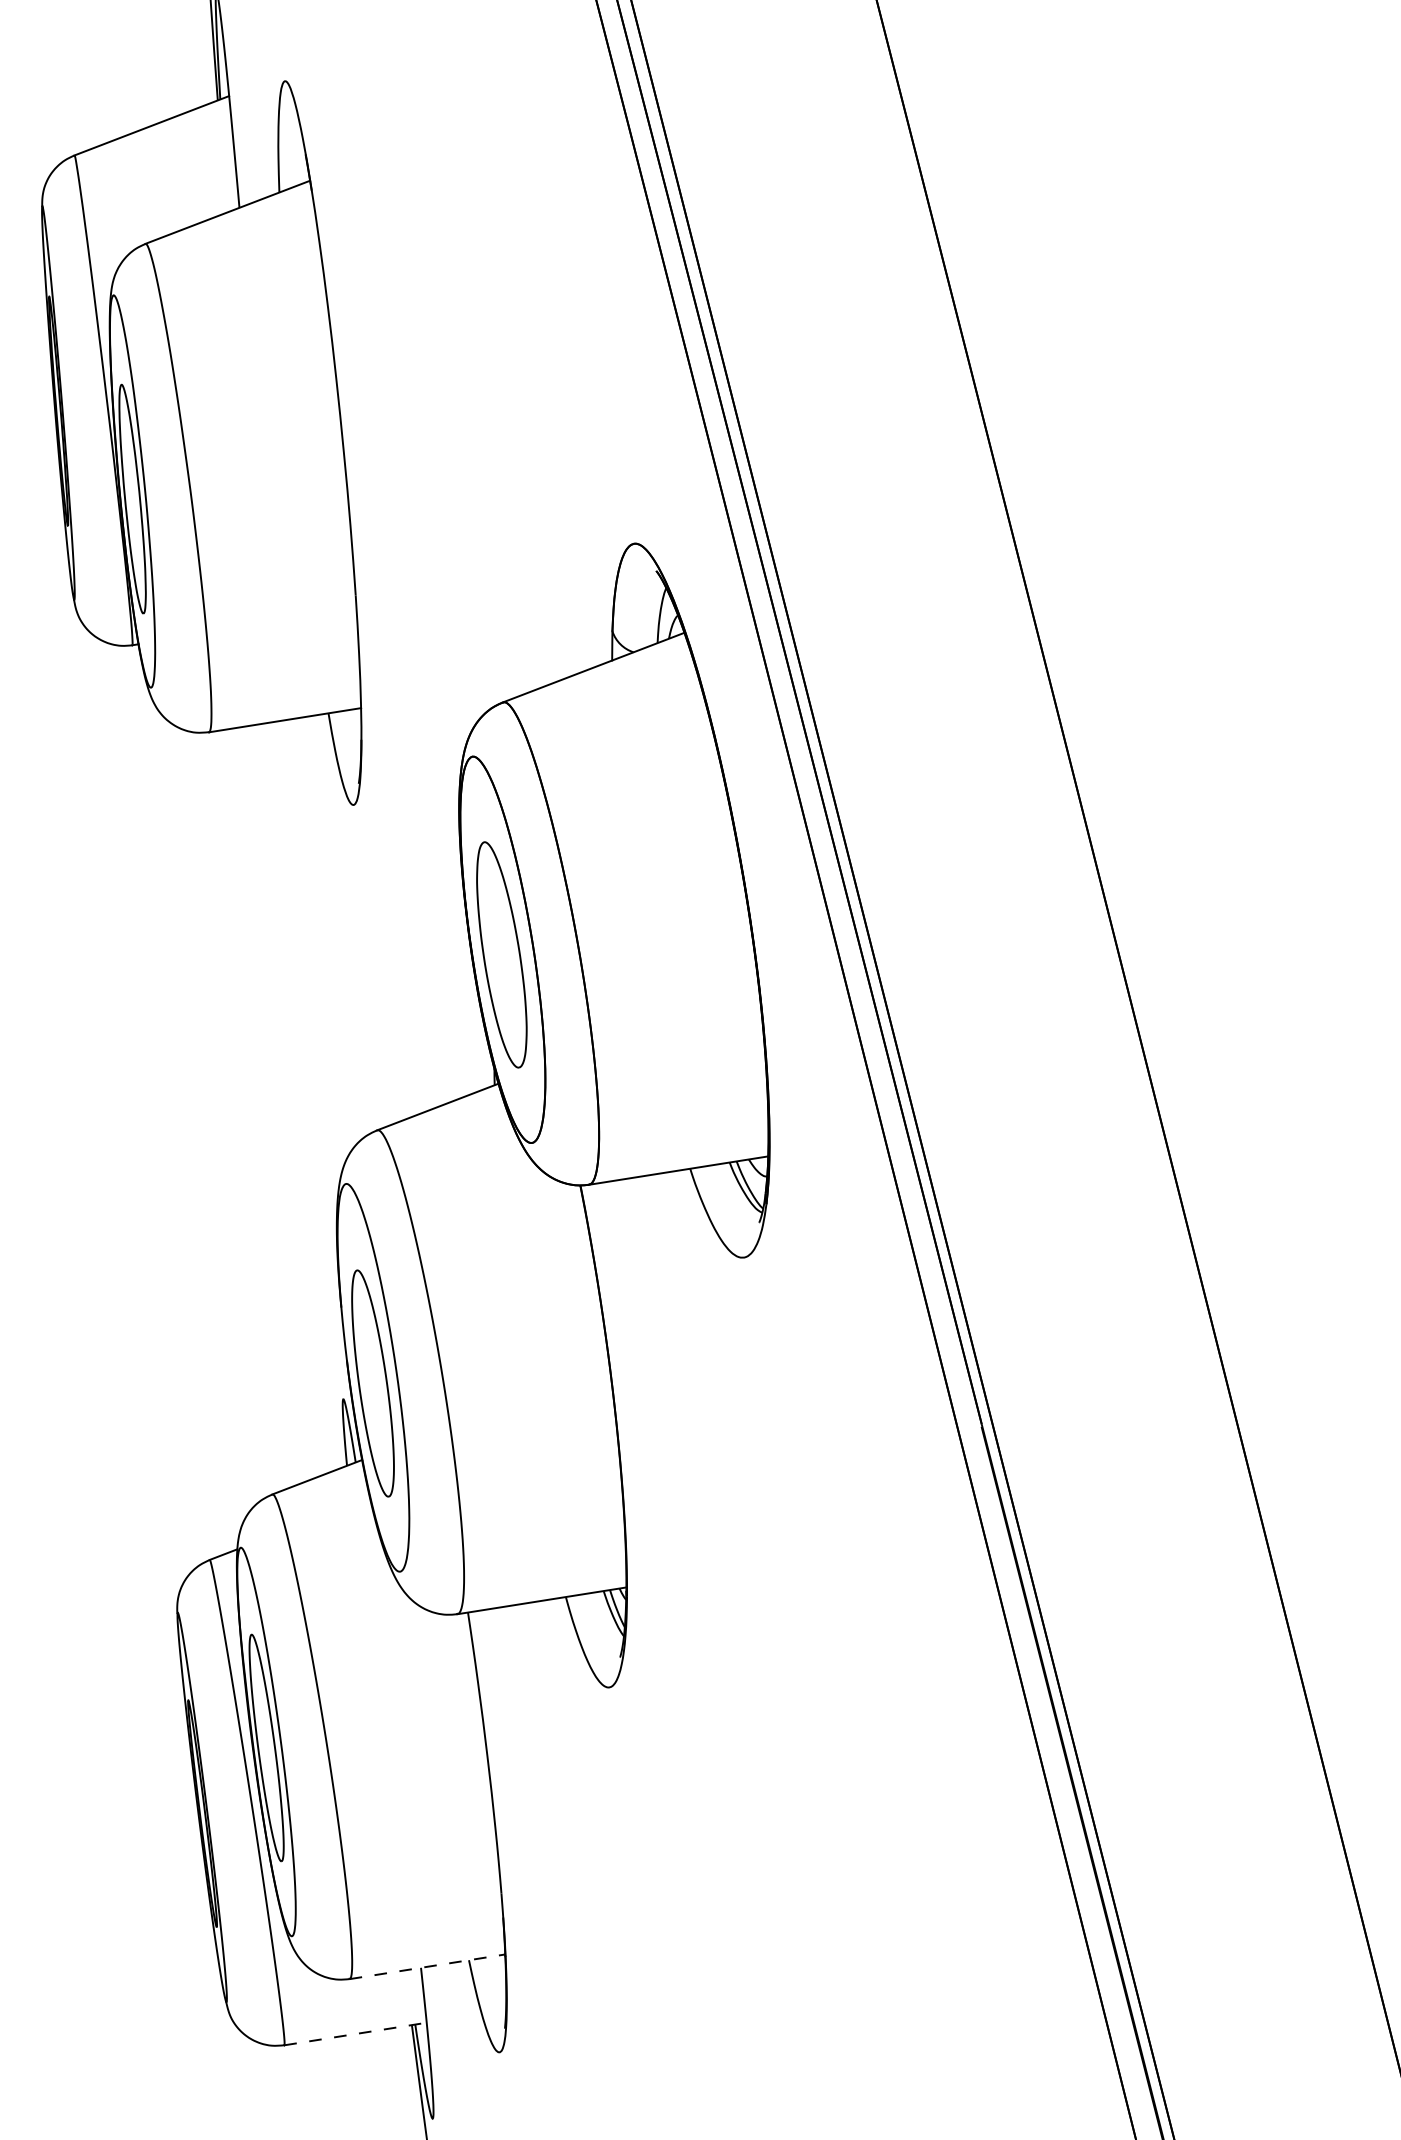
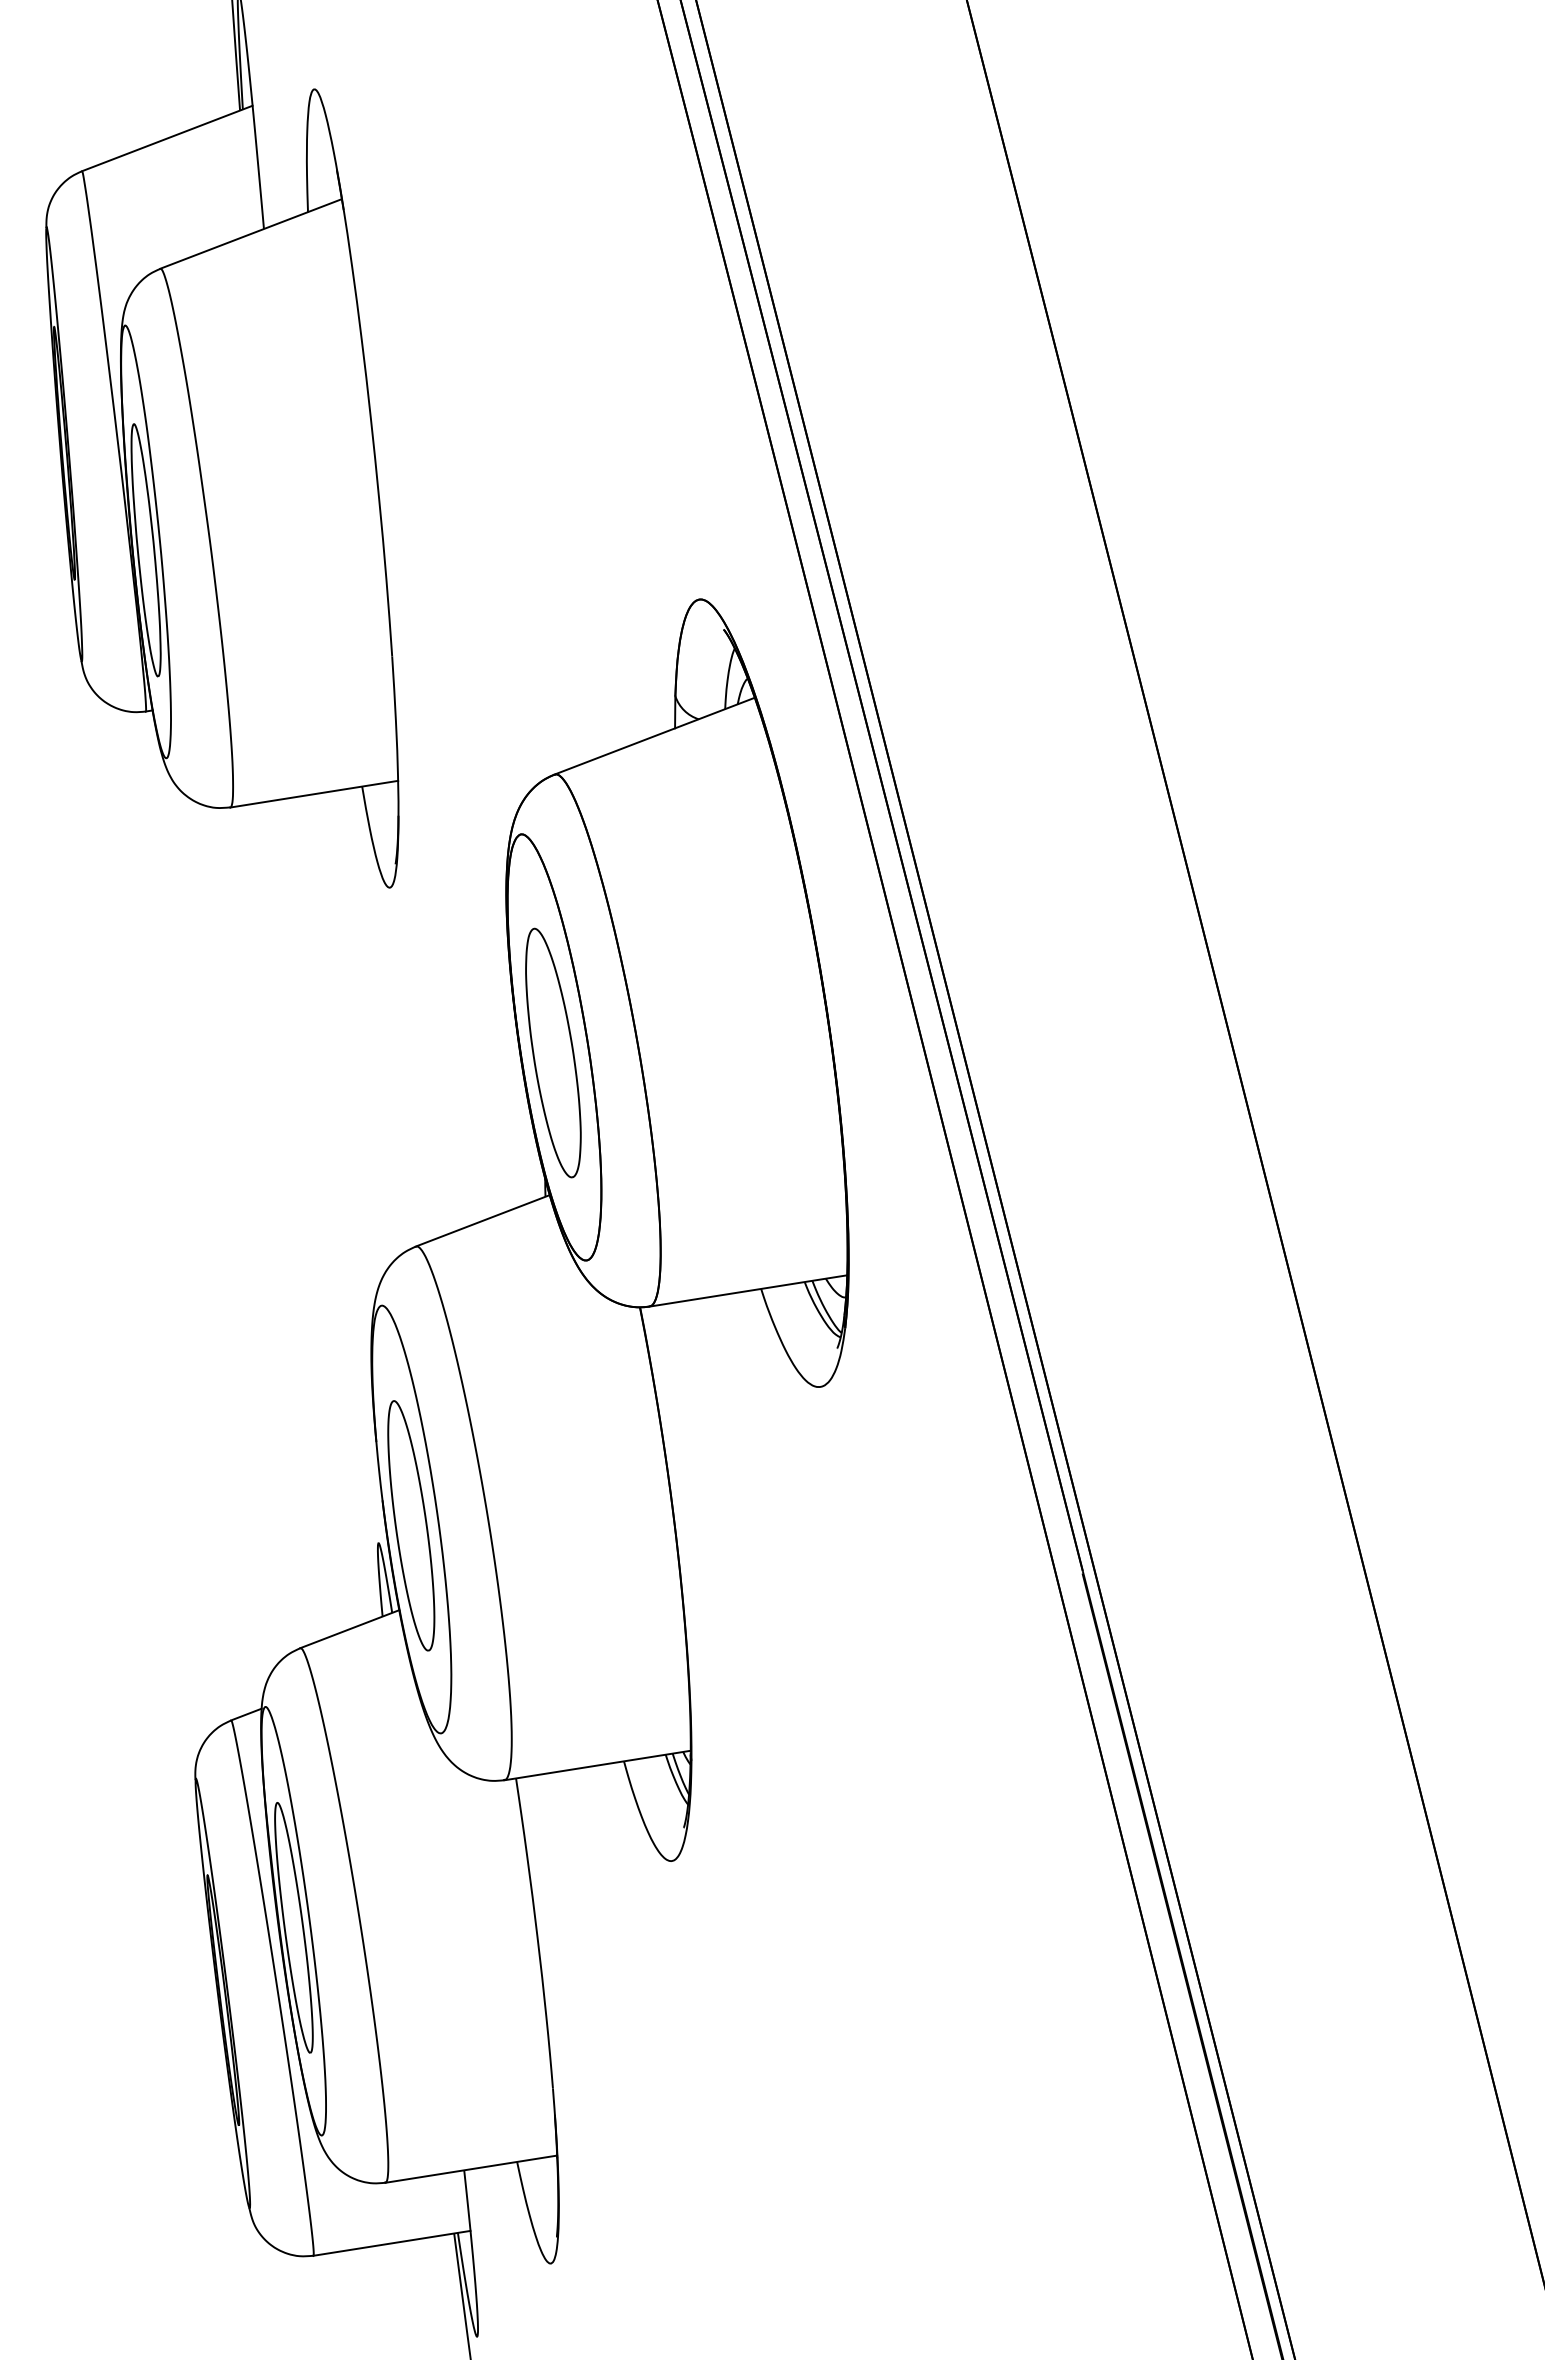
line: (427, 1967) -> (471, 2169), dashed -> solid
line: (355, 2034) -> (392, 2243), dashed -> solid

